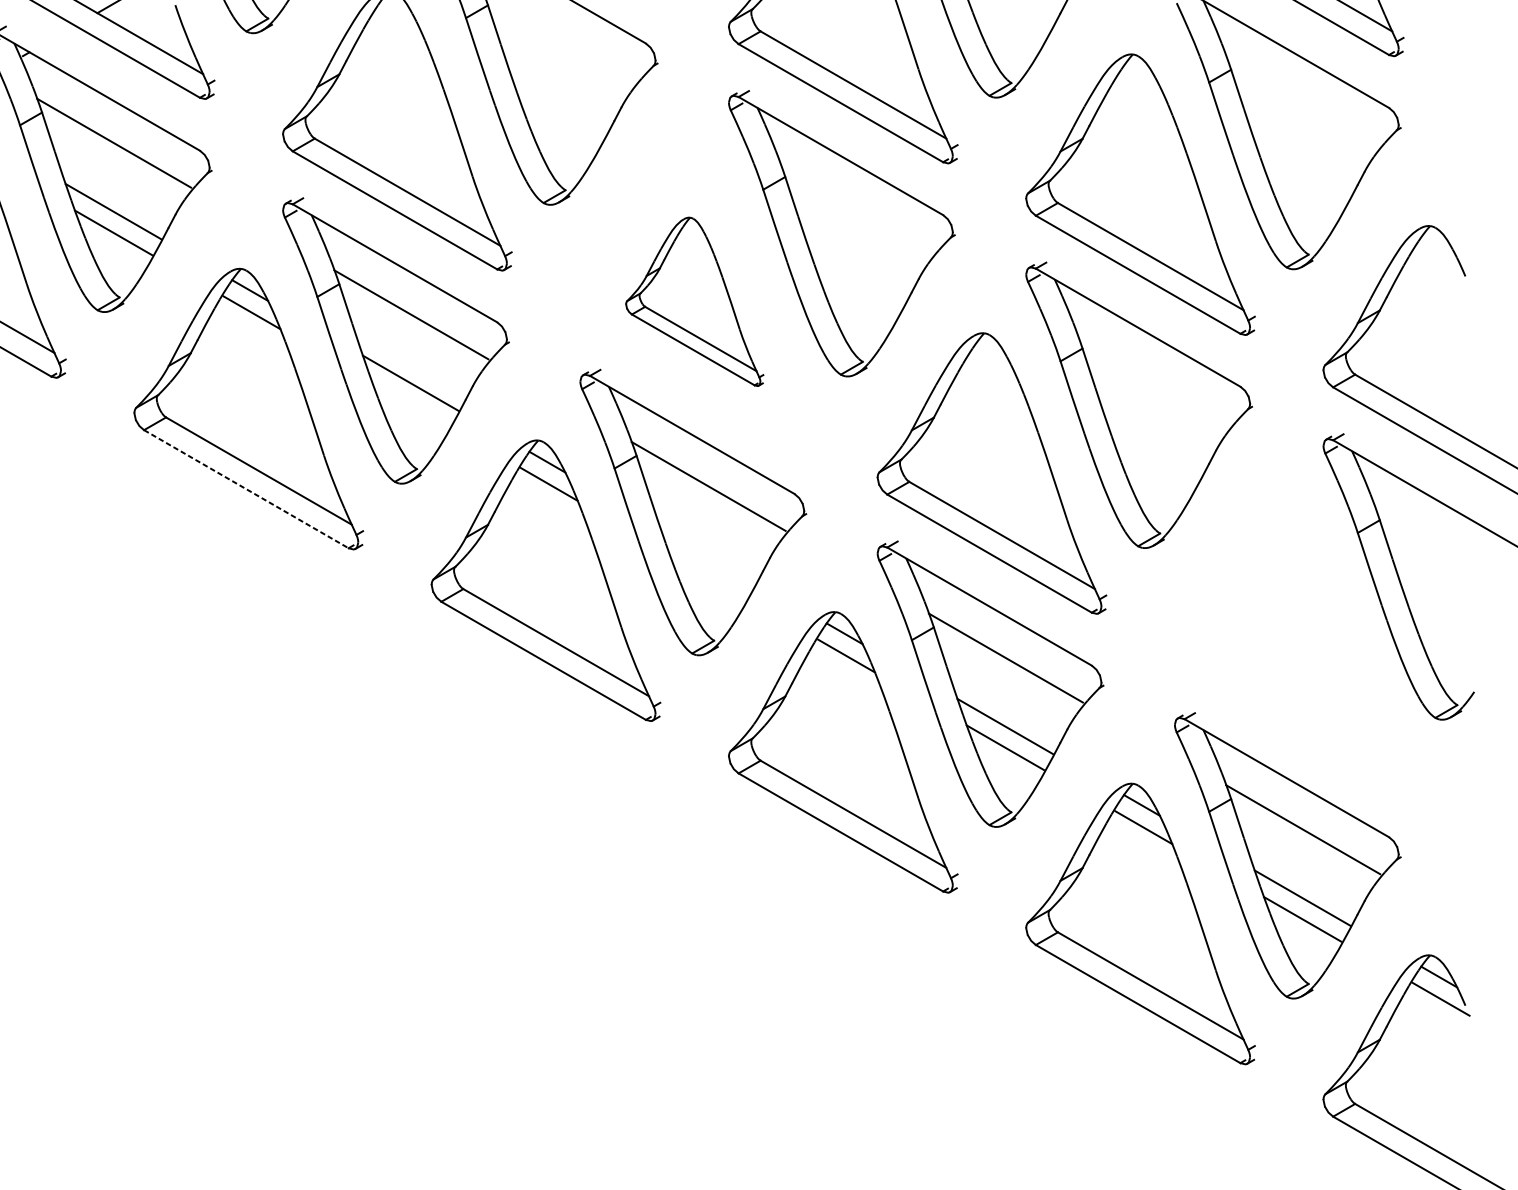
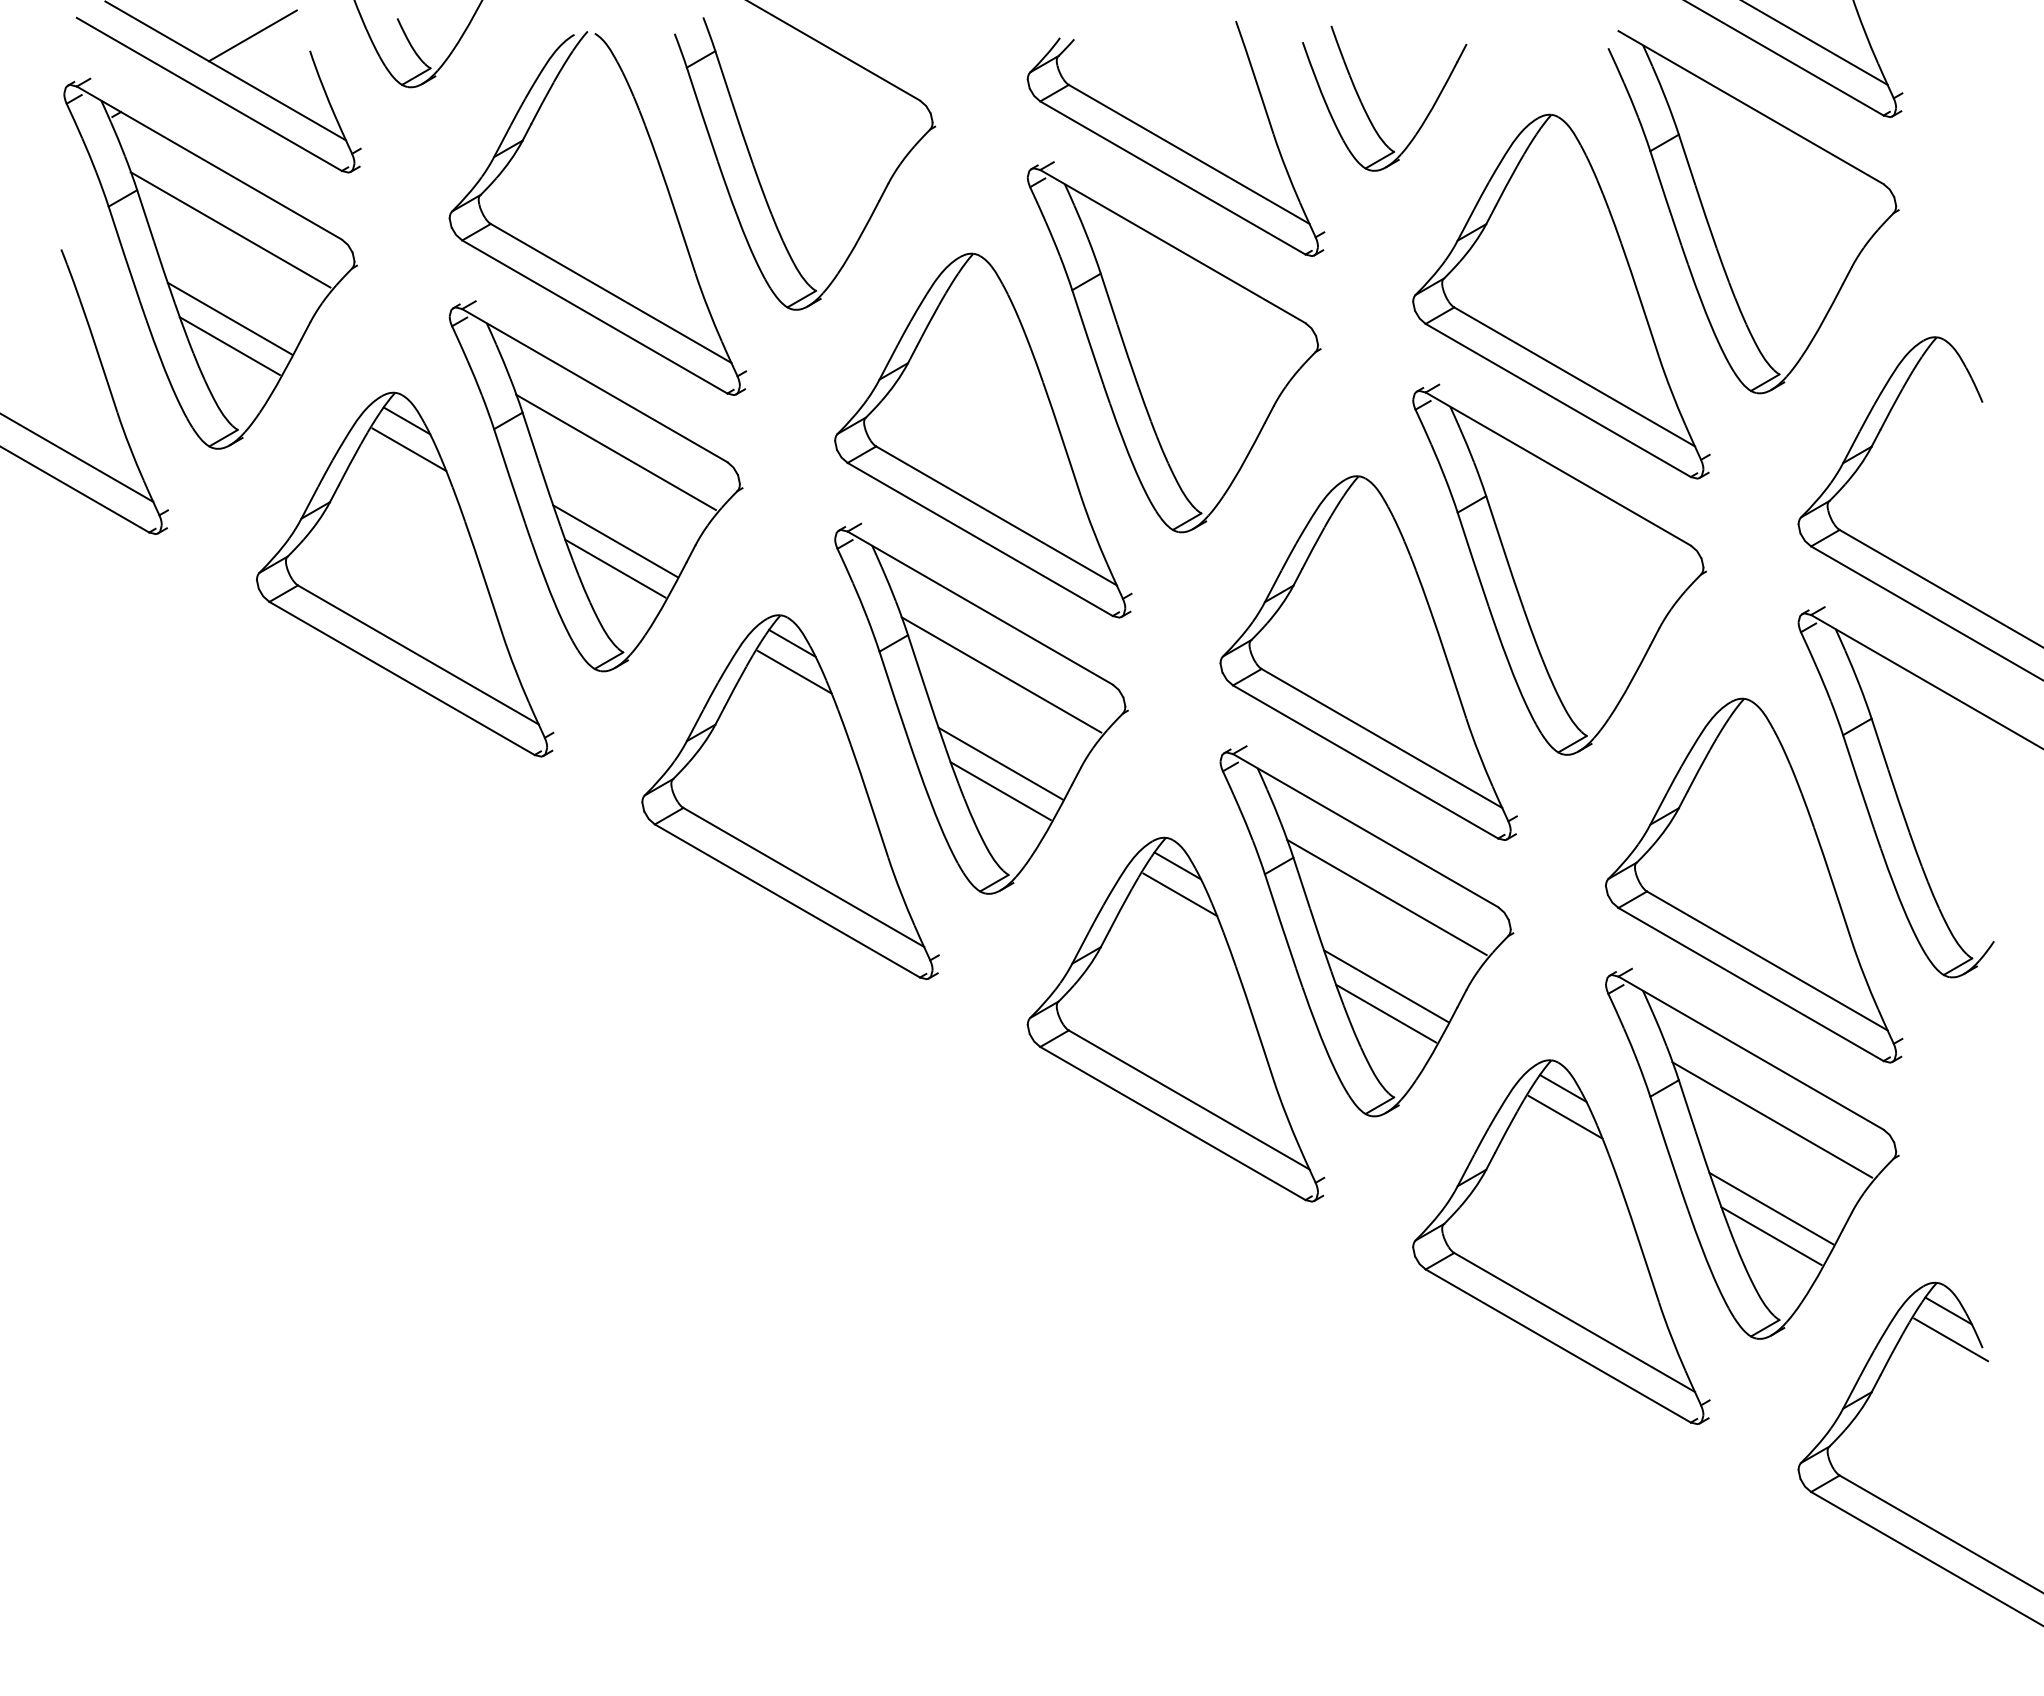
part: (694, 301) -> (983, 435), size x1.67
line: (410, 404) -> (615, 568), added
line: (246, 489) -> (402, 678), dashed -> solid
line: (707, 554) -> (1000, 763), added
line: (707, 576) -> (1000, 791), added
part: (1289, 645) -> (1754, 880), added

